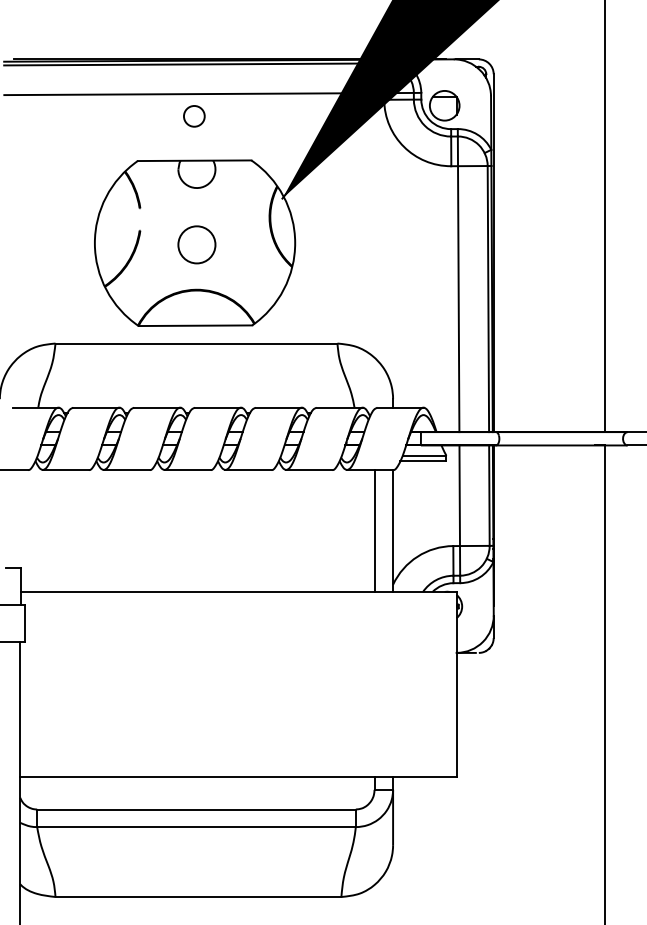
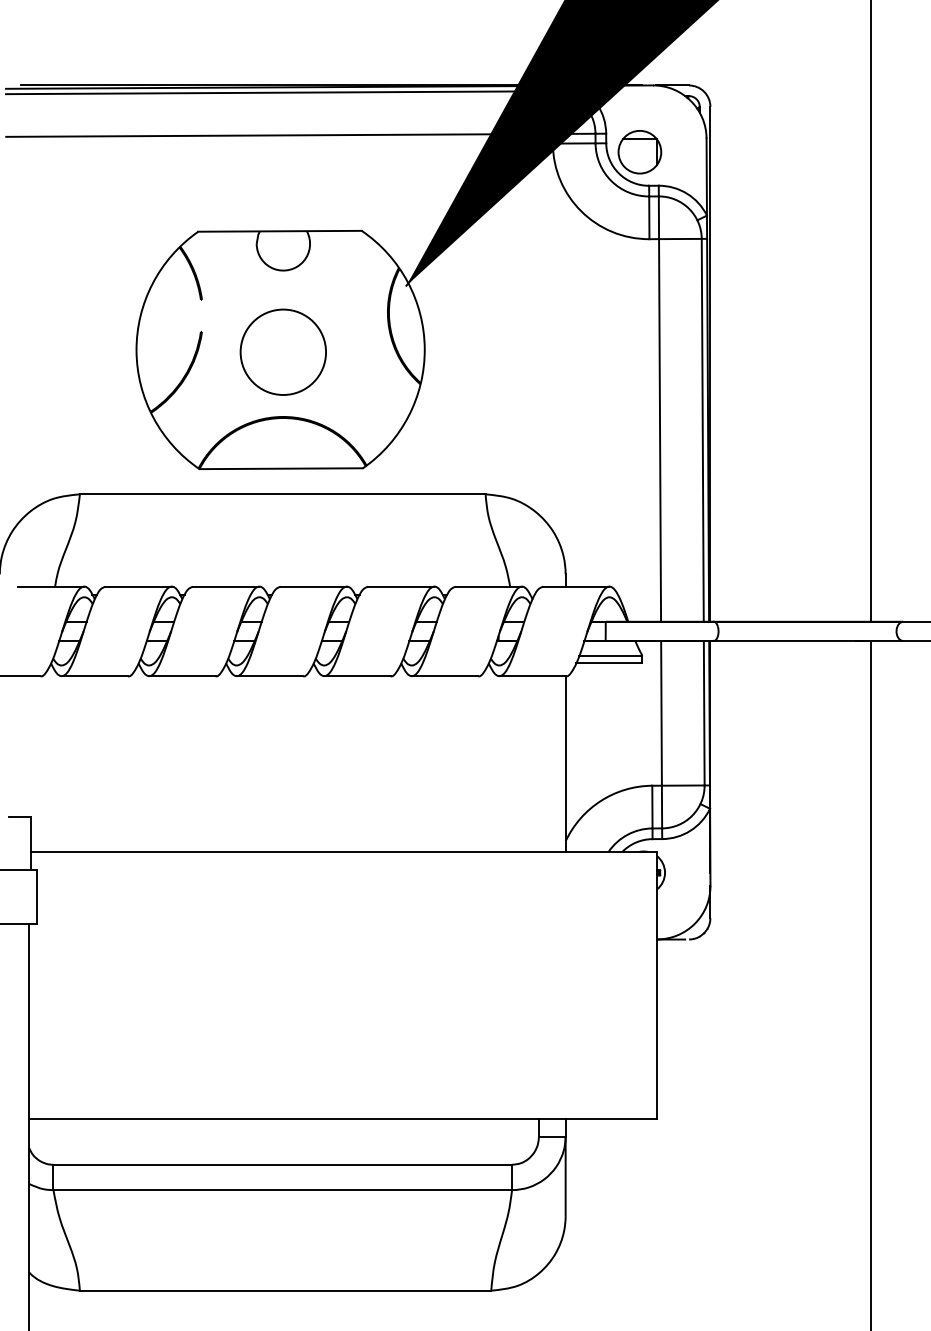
circle: (194, 116) -> (279, 167), removed
circle: (196, 244) -> (282, 351), size x1.6
line: (374, 530) -> (538, 763), removed

